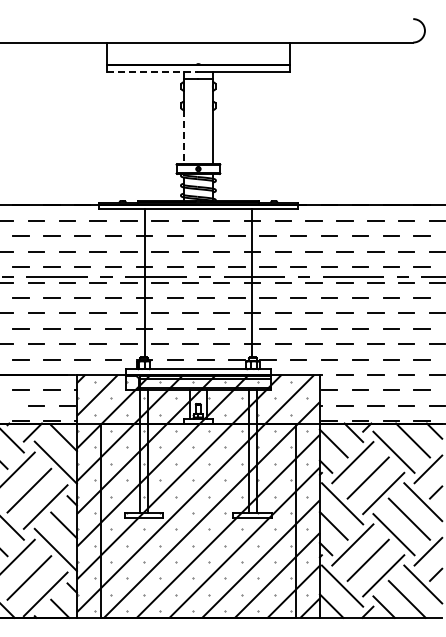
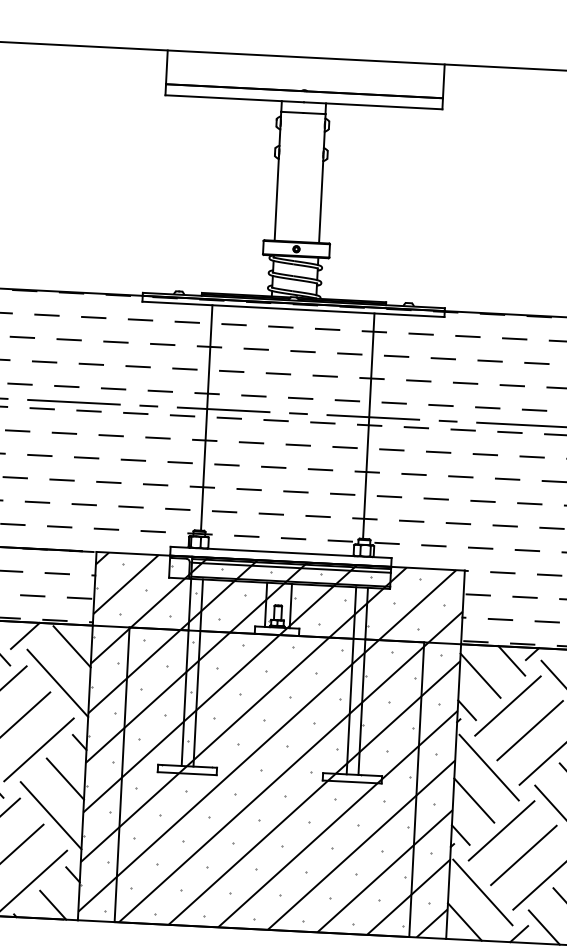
line: (152, 72) -> (234, 99), dashed -> solid
line: (183, 137) -> (276, 200), dashed -> solid

